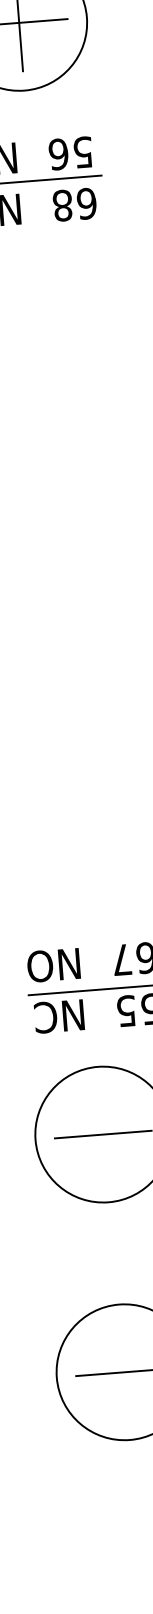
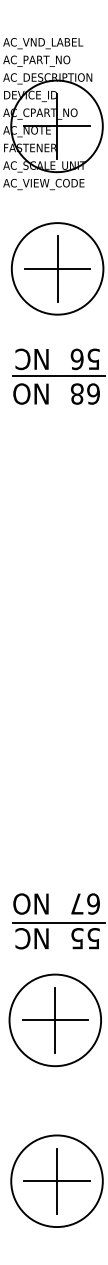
line: (103, 1134) -> (55, 1020), added
line: (125, 1371) -> (57, 1180), added

